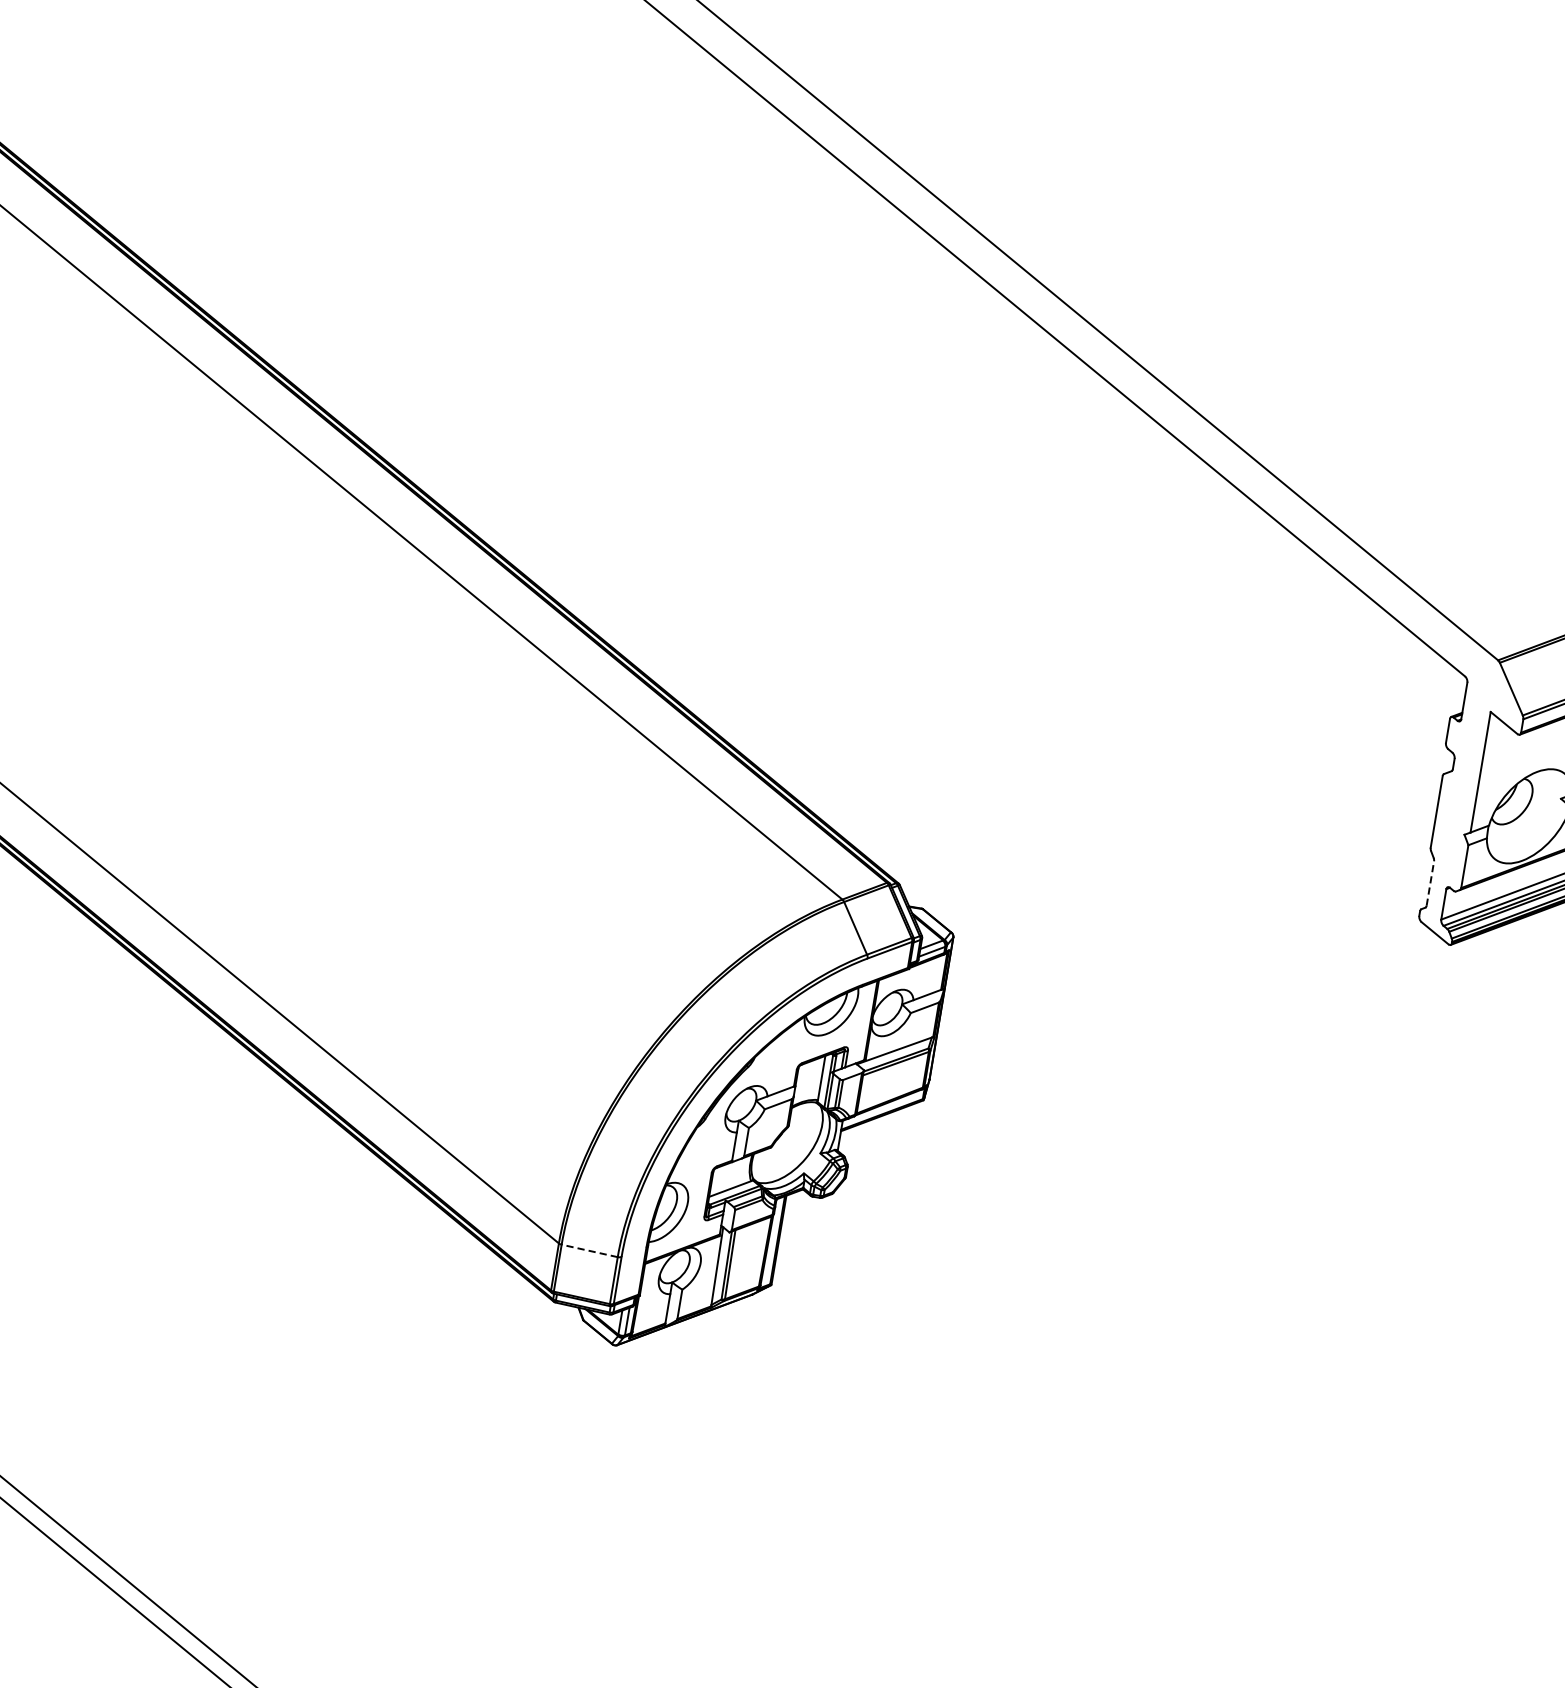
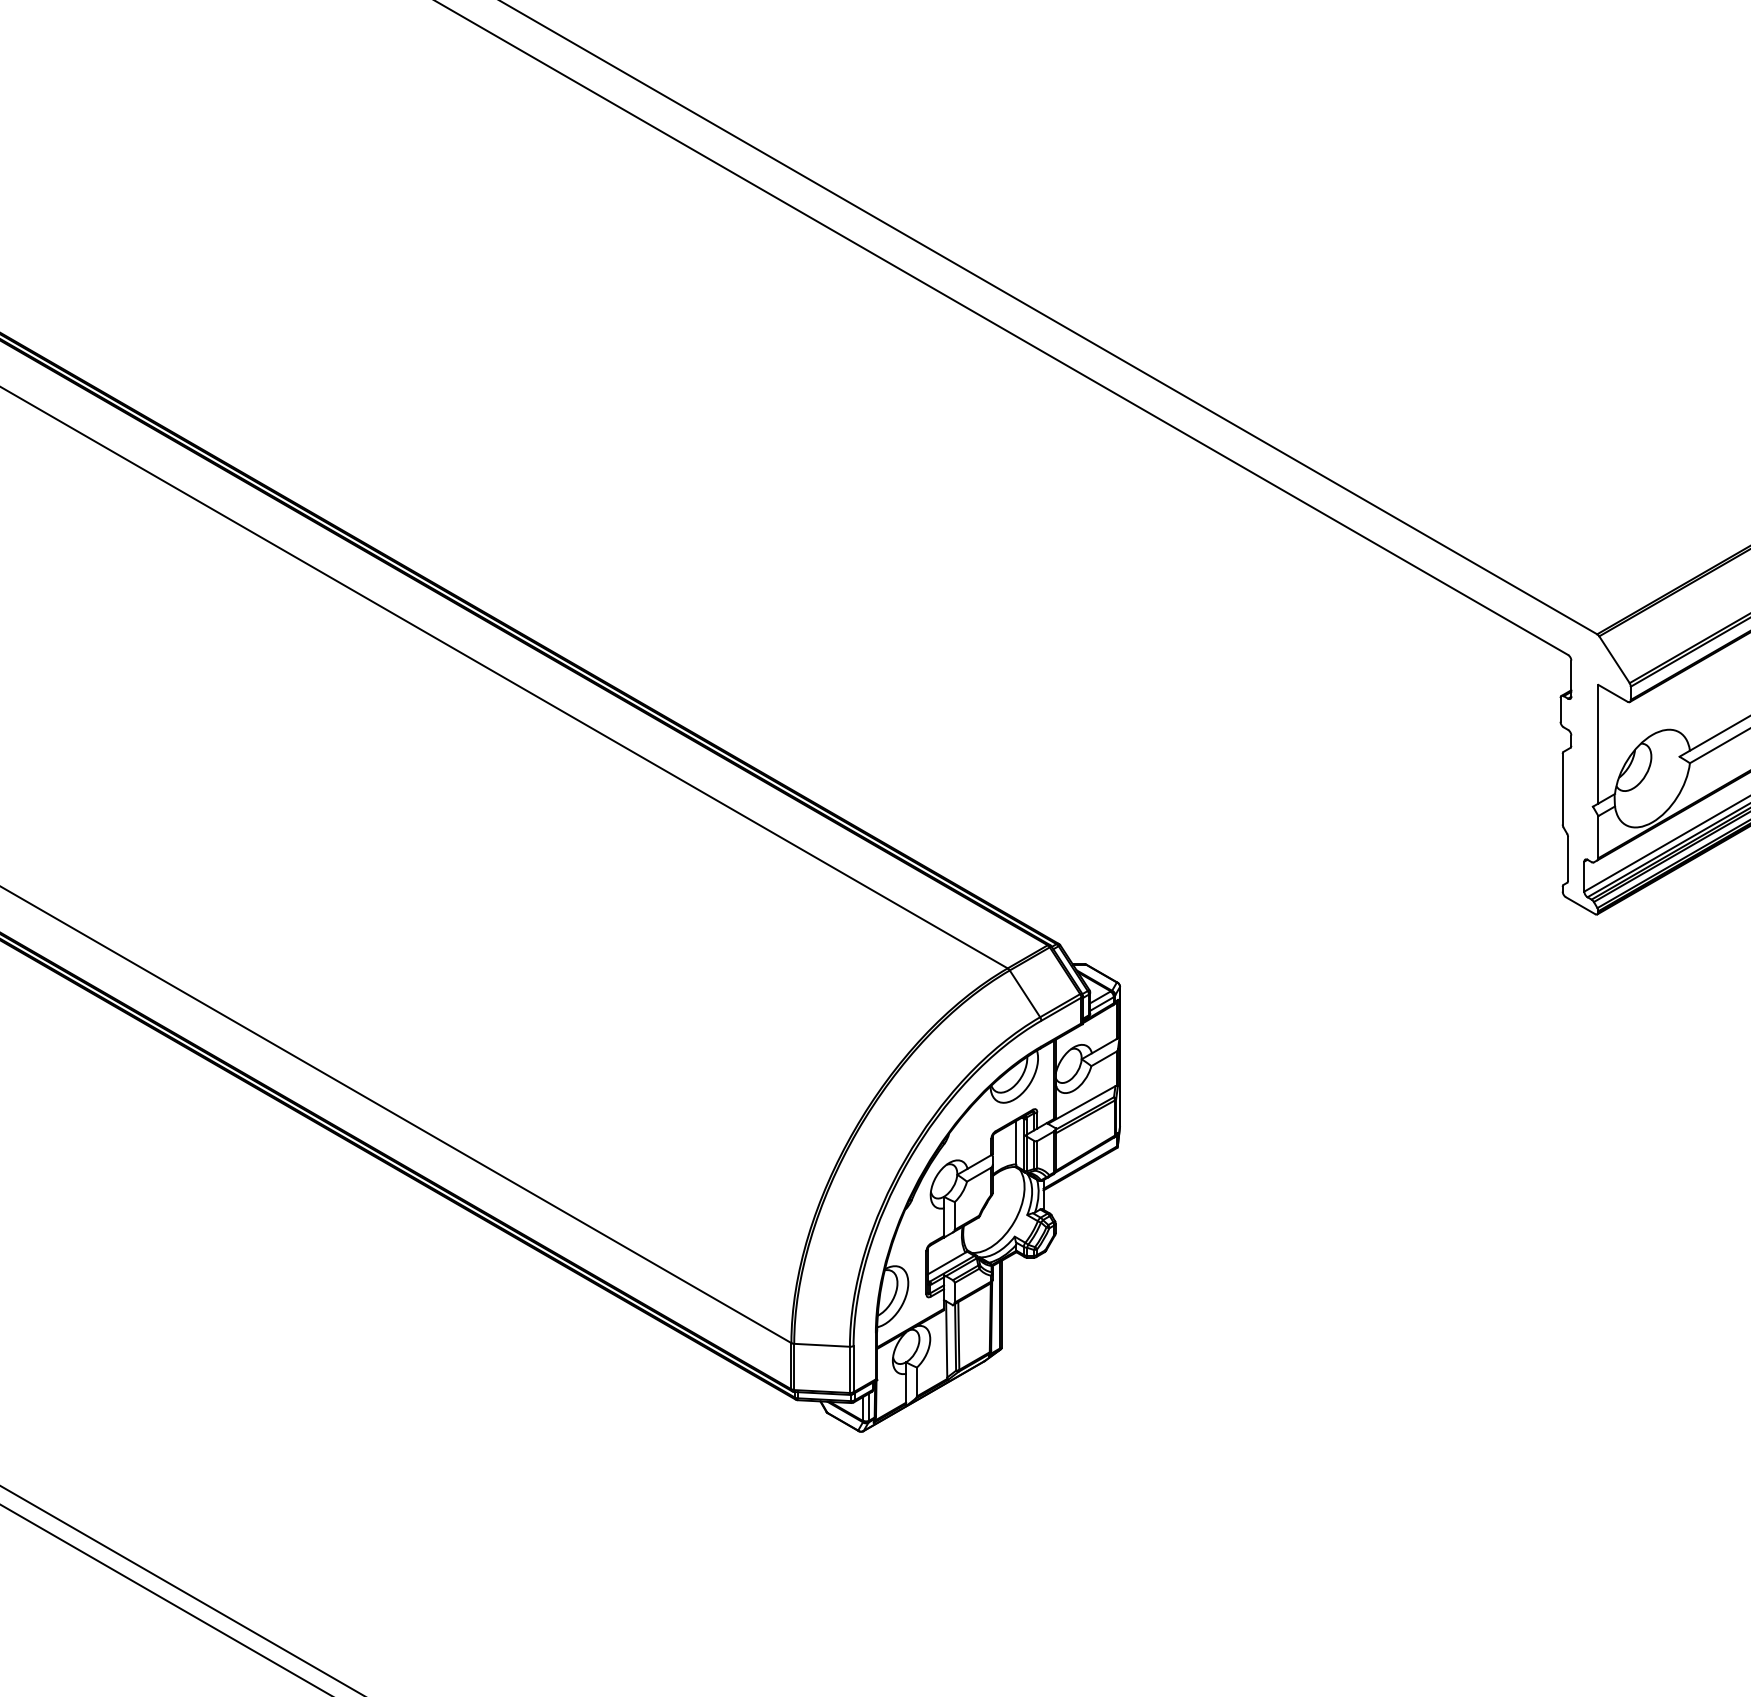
line: (1430, 883) -> (1568, 858), dashed -> solid
line: (590, 1251) -> (822, 1345), dashed -> solid

